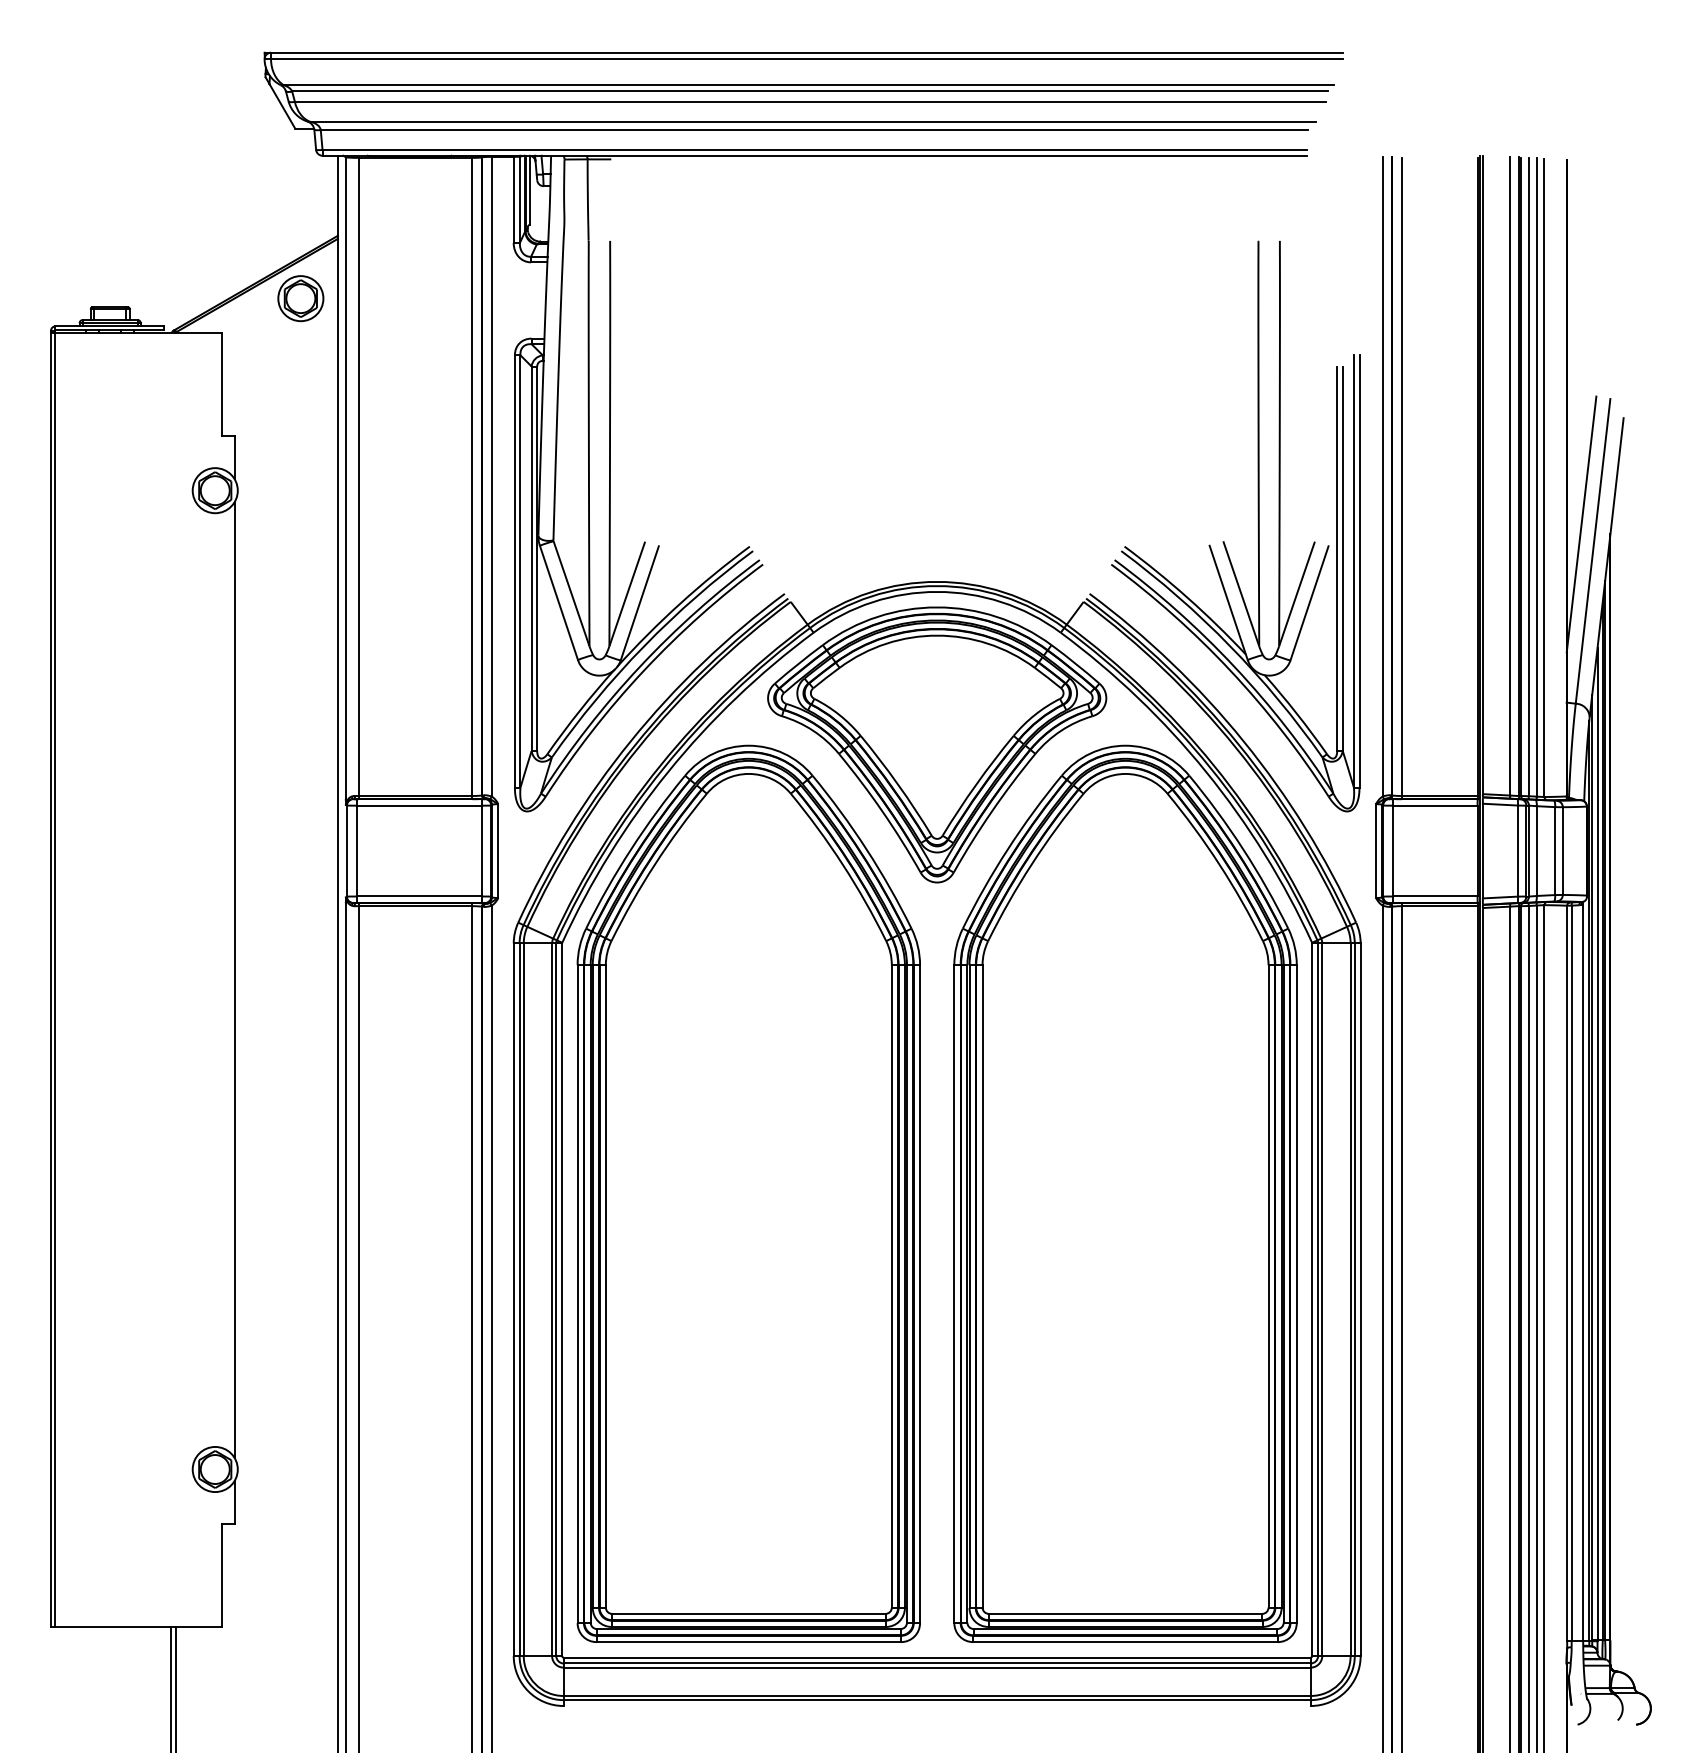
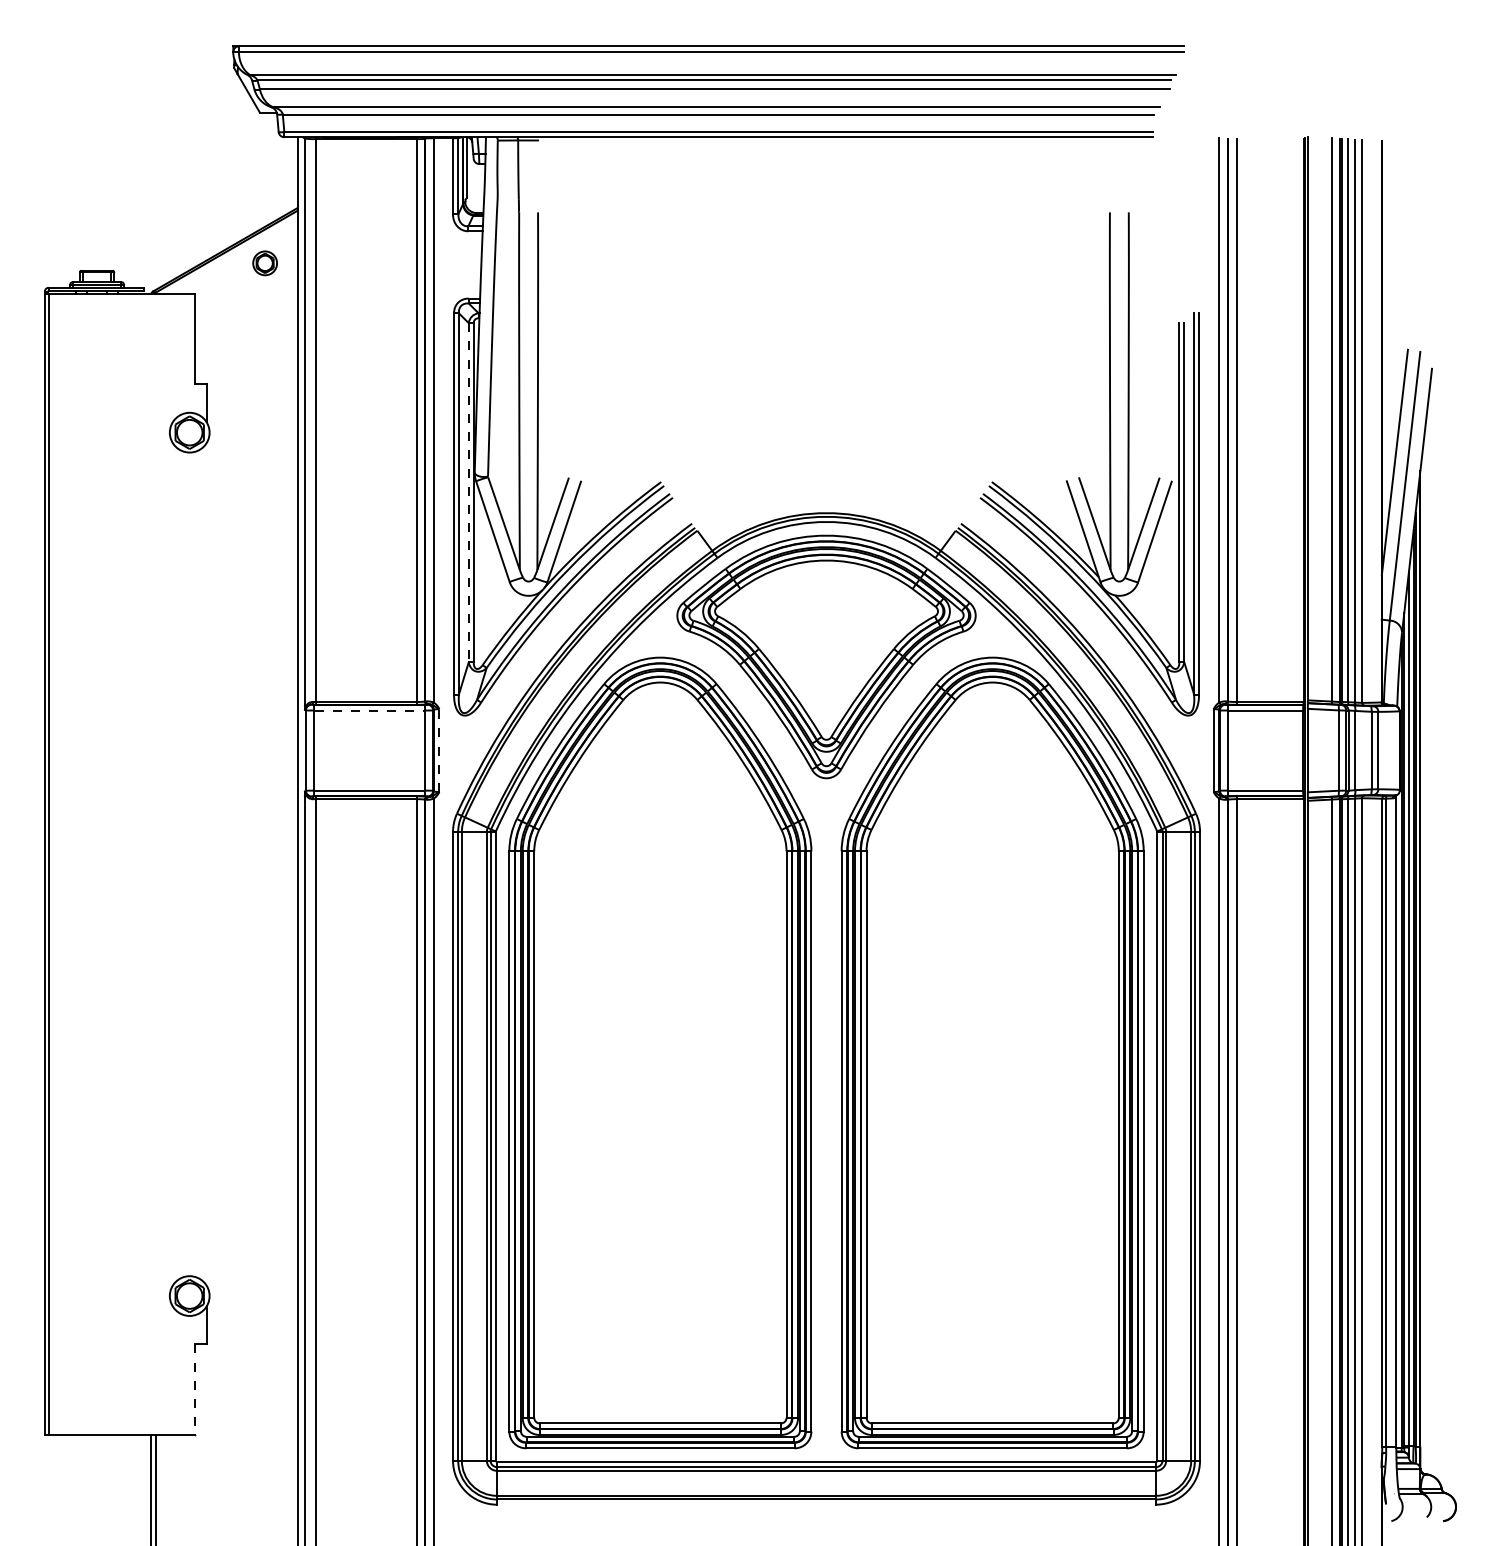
part: (300, 298) -> (264, 263), size x0.6
line: (531, 558) -> (468, 492), solid -> dashed
line: (420, 805) -> (370, 710), solid -> dashed
line: (498, 850) -> (439, 750), solid -> dashed
line: (234, 979) -> (206, 863), removed
line: (221, 1576) -> (195, 1390), solid -> dashed

